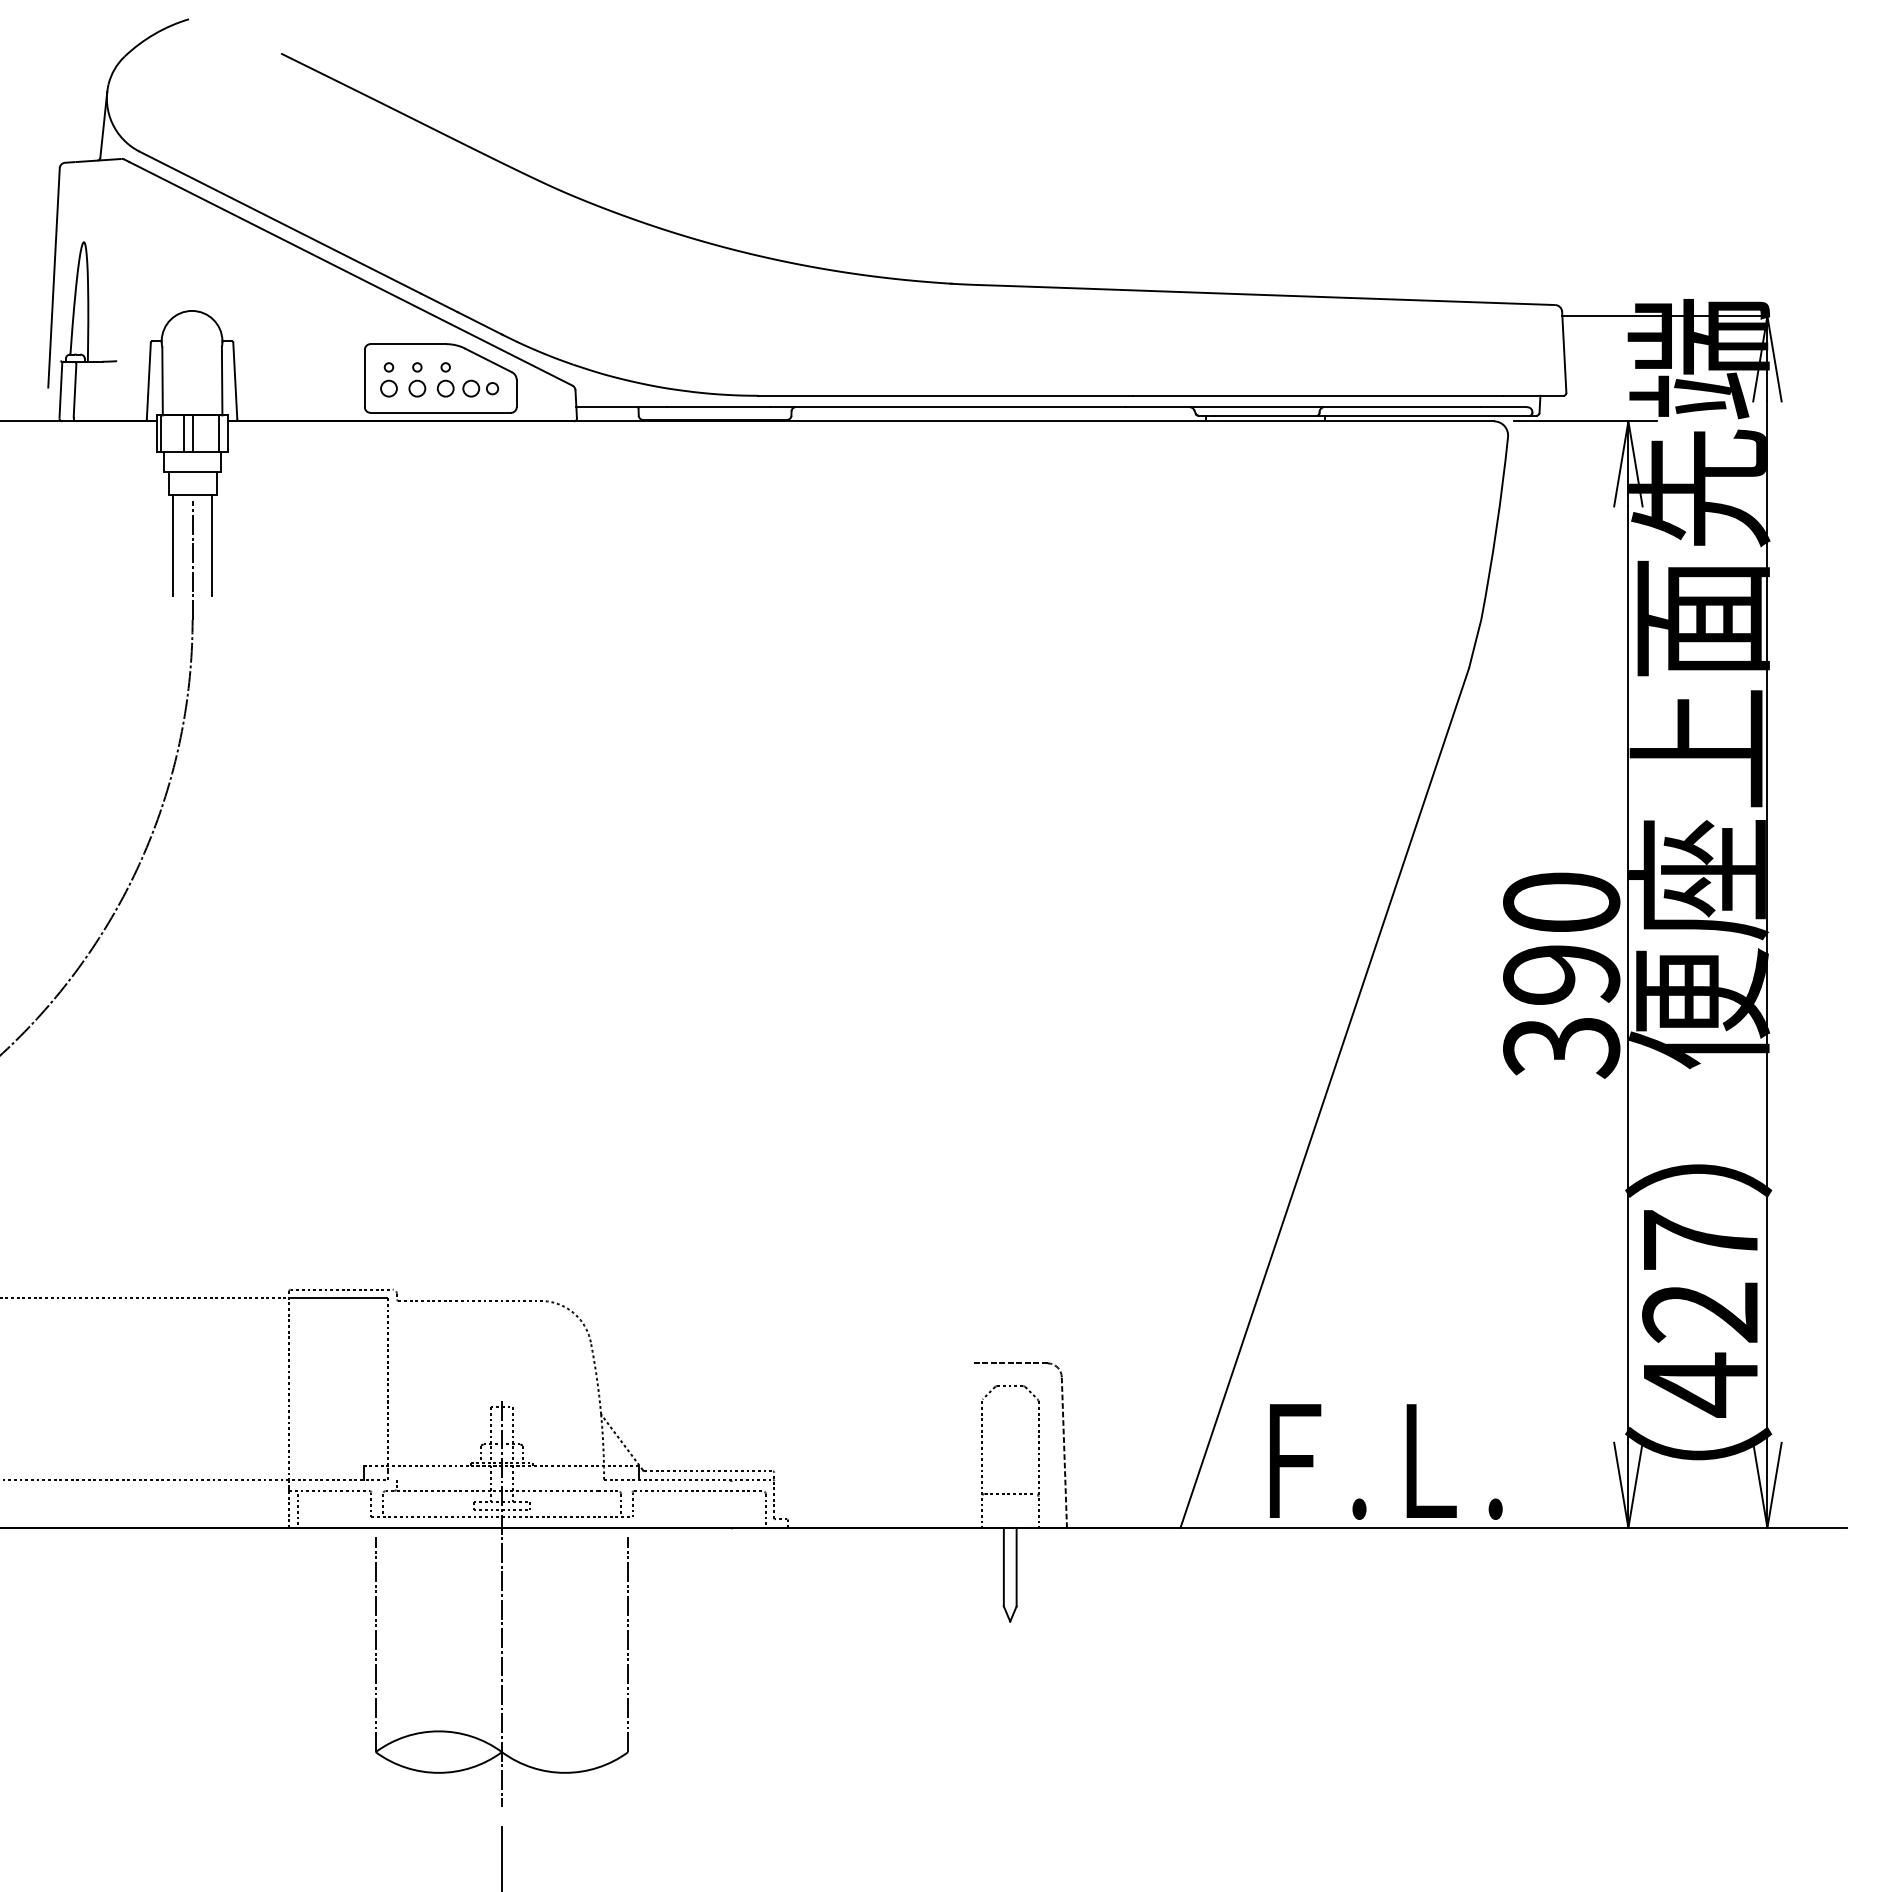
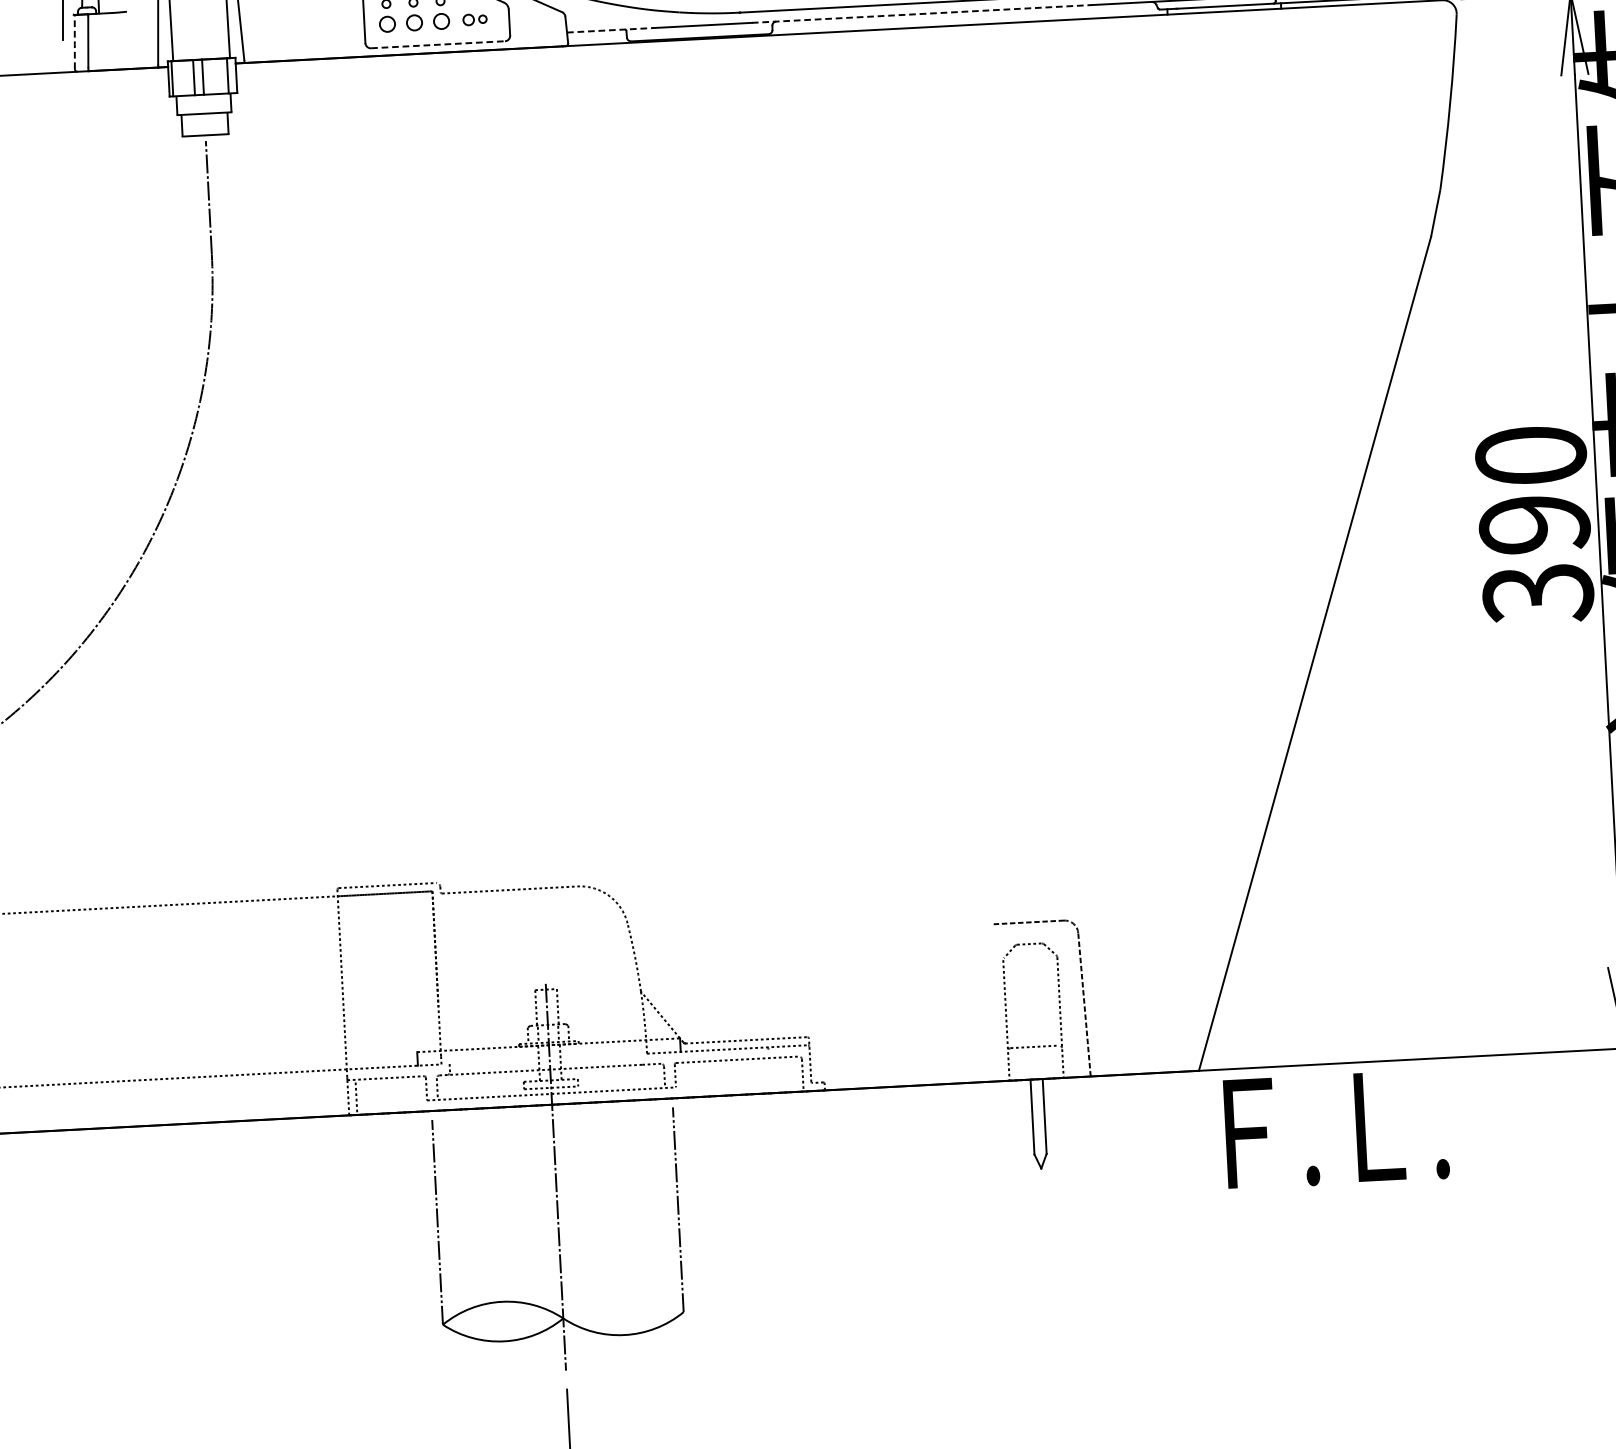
part: (480, 388) -> (474, 19), size x0.7
line: (60, 391) -> (74, 43), solid -> dashed
line: (621, 407) -> (610, 30), solid -> dashed
line: (948, 407) -> (921, 14), solid -> dashed
line: (441, 412) -> (438, 44), solid -> dashed
line: (172, 544) -> (188, 183), removed
line: (212, 544) -> (227, 181), removed
text: (1386, 1461) -> (1336, 1129), moved

